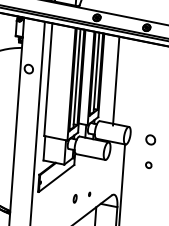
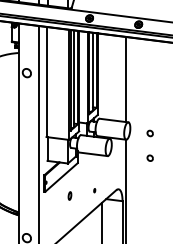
line: (115, 81) -> (125, 79), moved
part: (149, 139) -> (149, 133), size x0.62
part: (74, 198) -> (69, 195), moved

